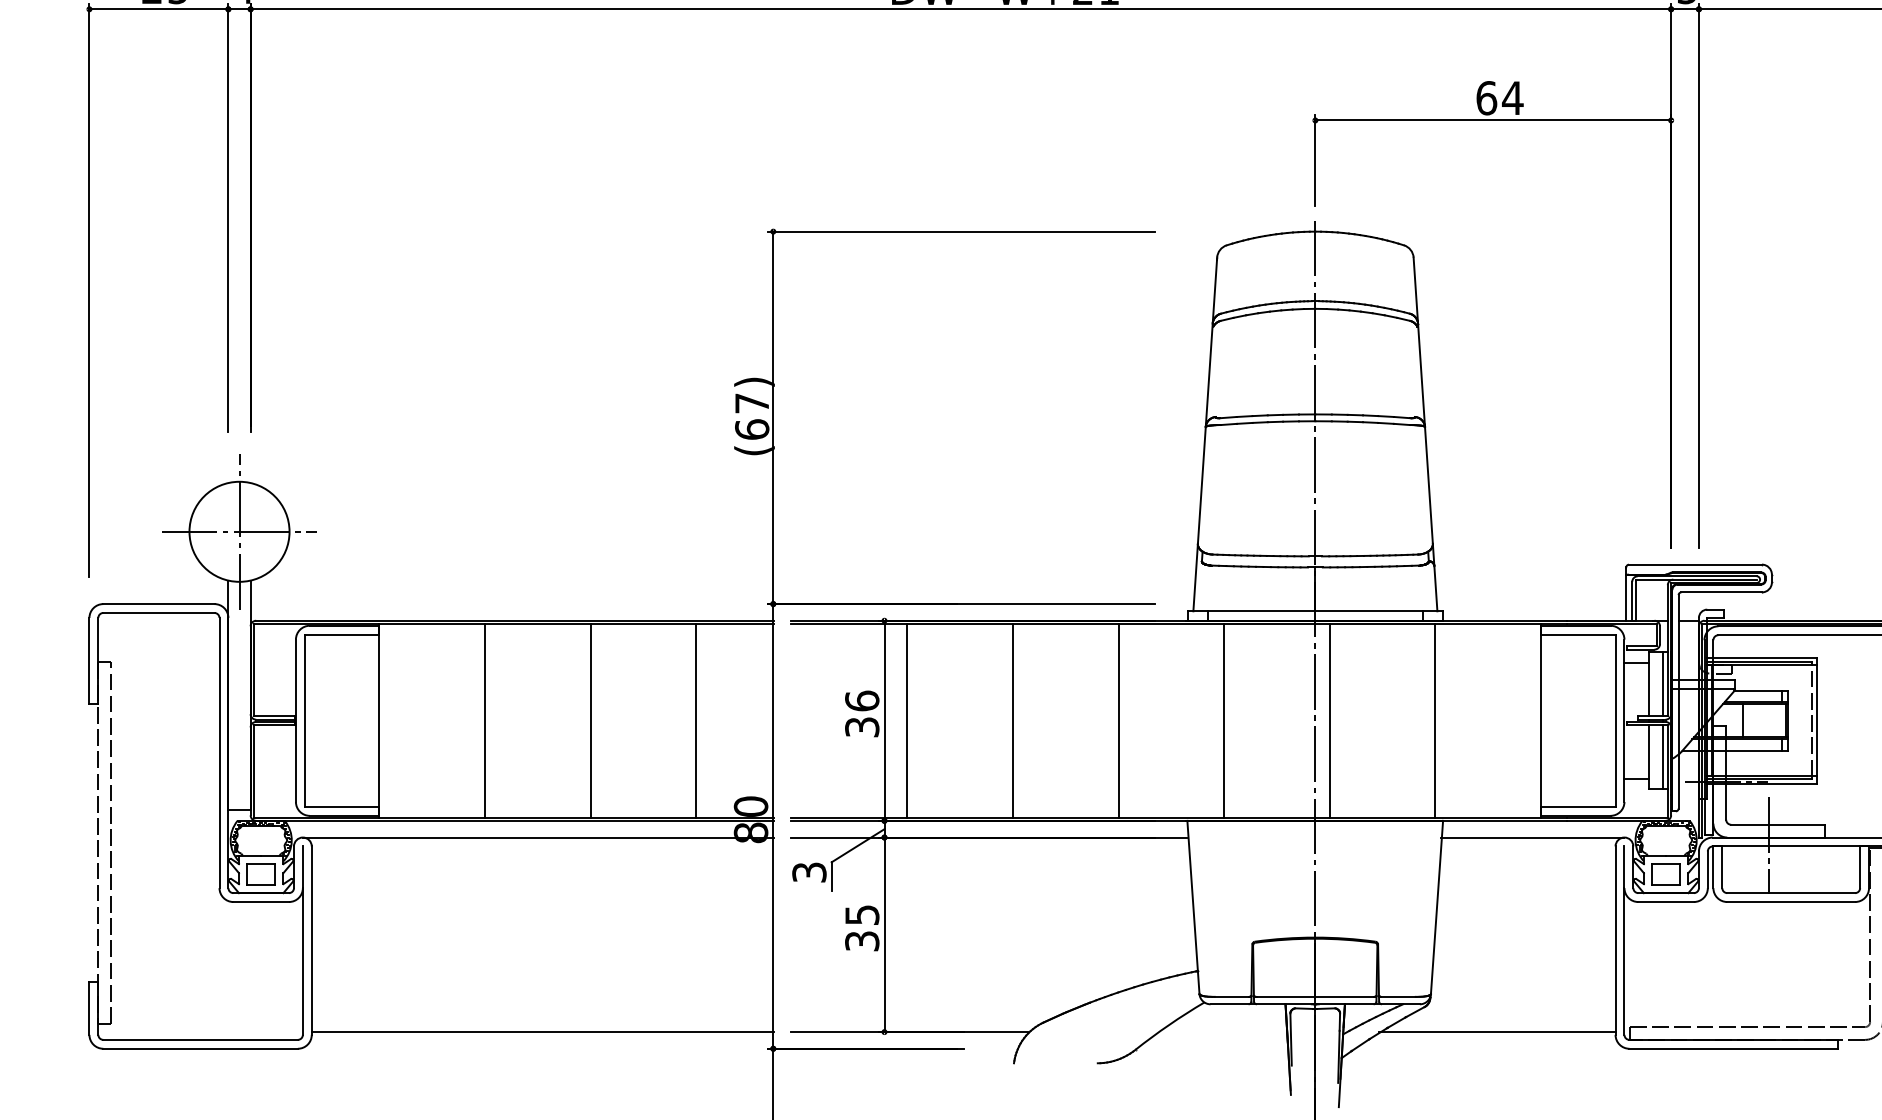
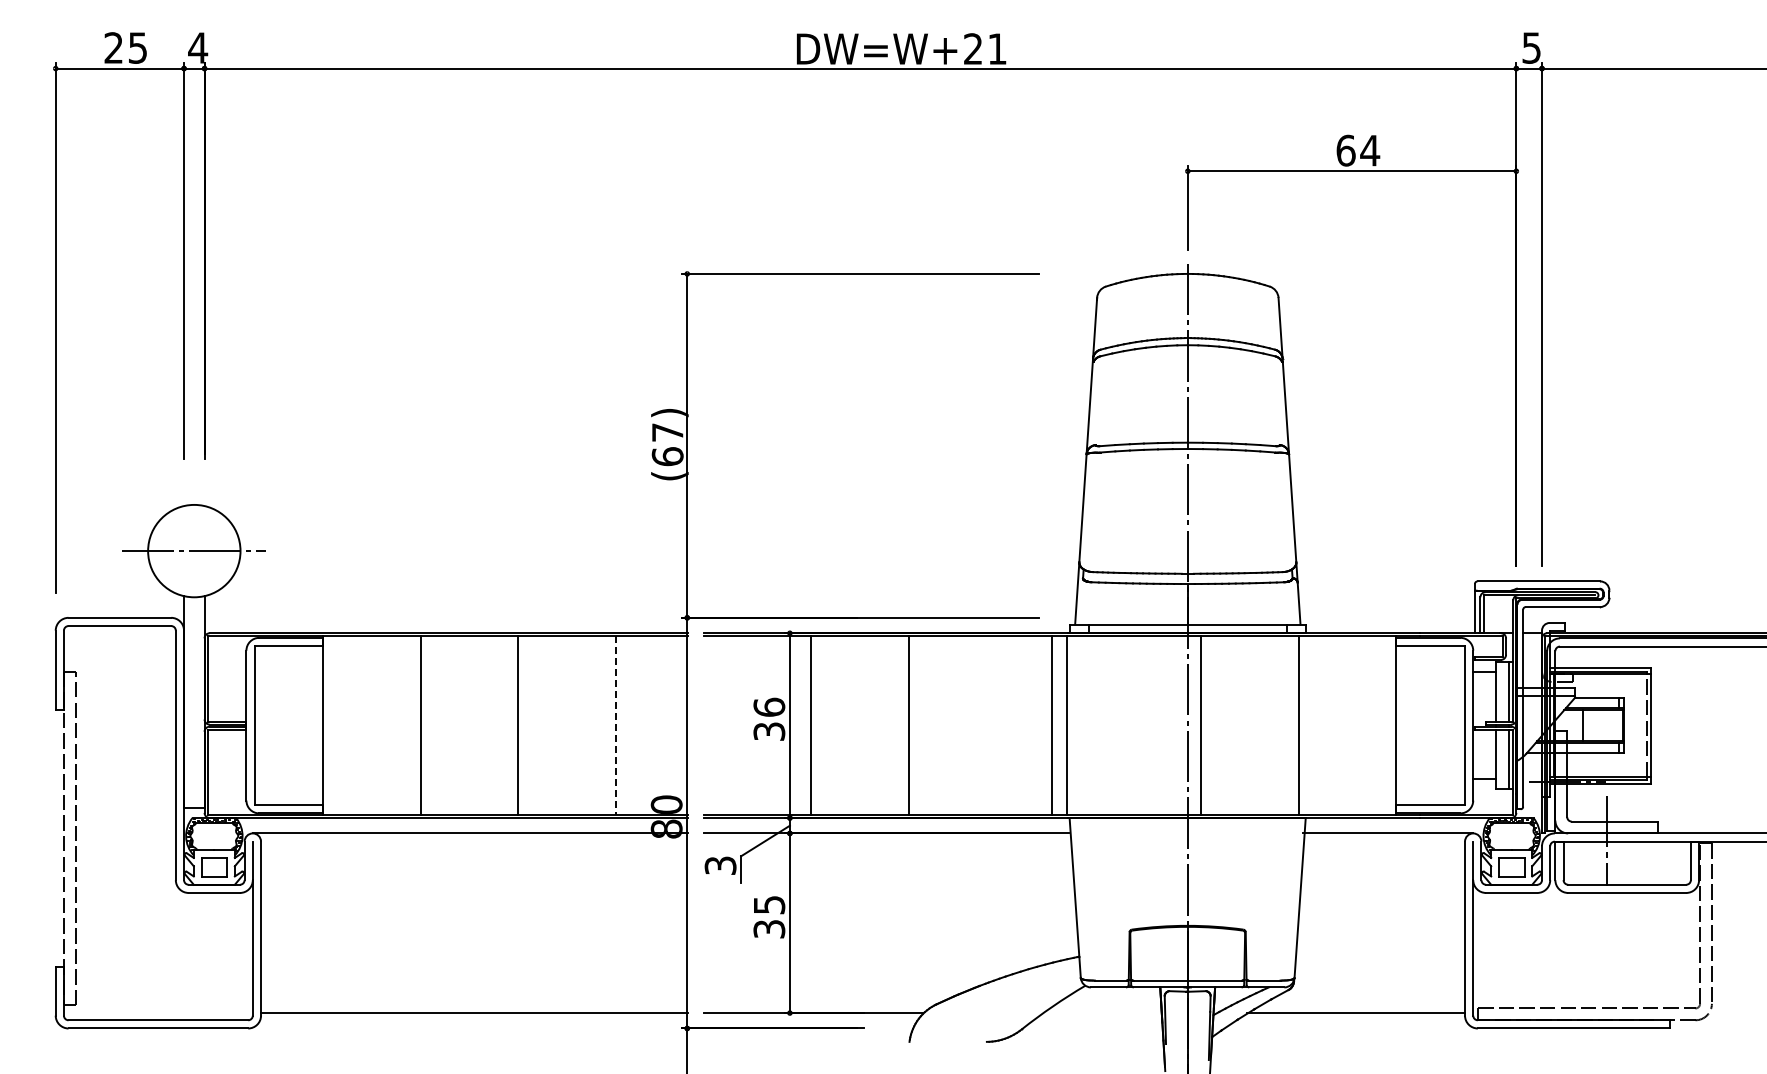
line: (239, 531) -> (194, 550), removed
line: (1119, 720) -> (1052, 725), moved
line: (1224, 720) -> (1066, 725), moved
line: (696, 721) -> (616, 726), solid -> dashed

